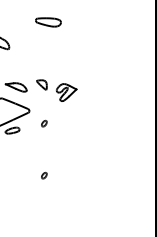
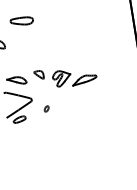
part: (48, 22) -> (21, 21), moved
part: (91, 97) -> (84, 79), added
part: (44, 175) -> (54, 154), removed

